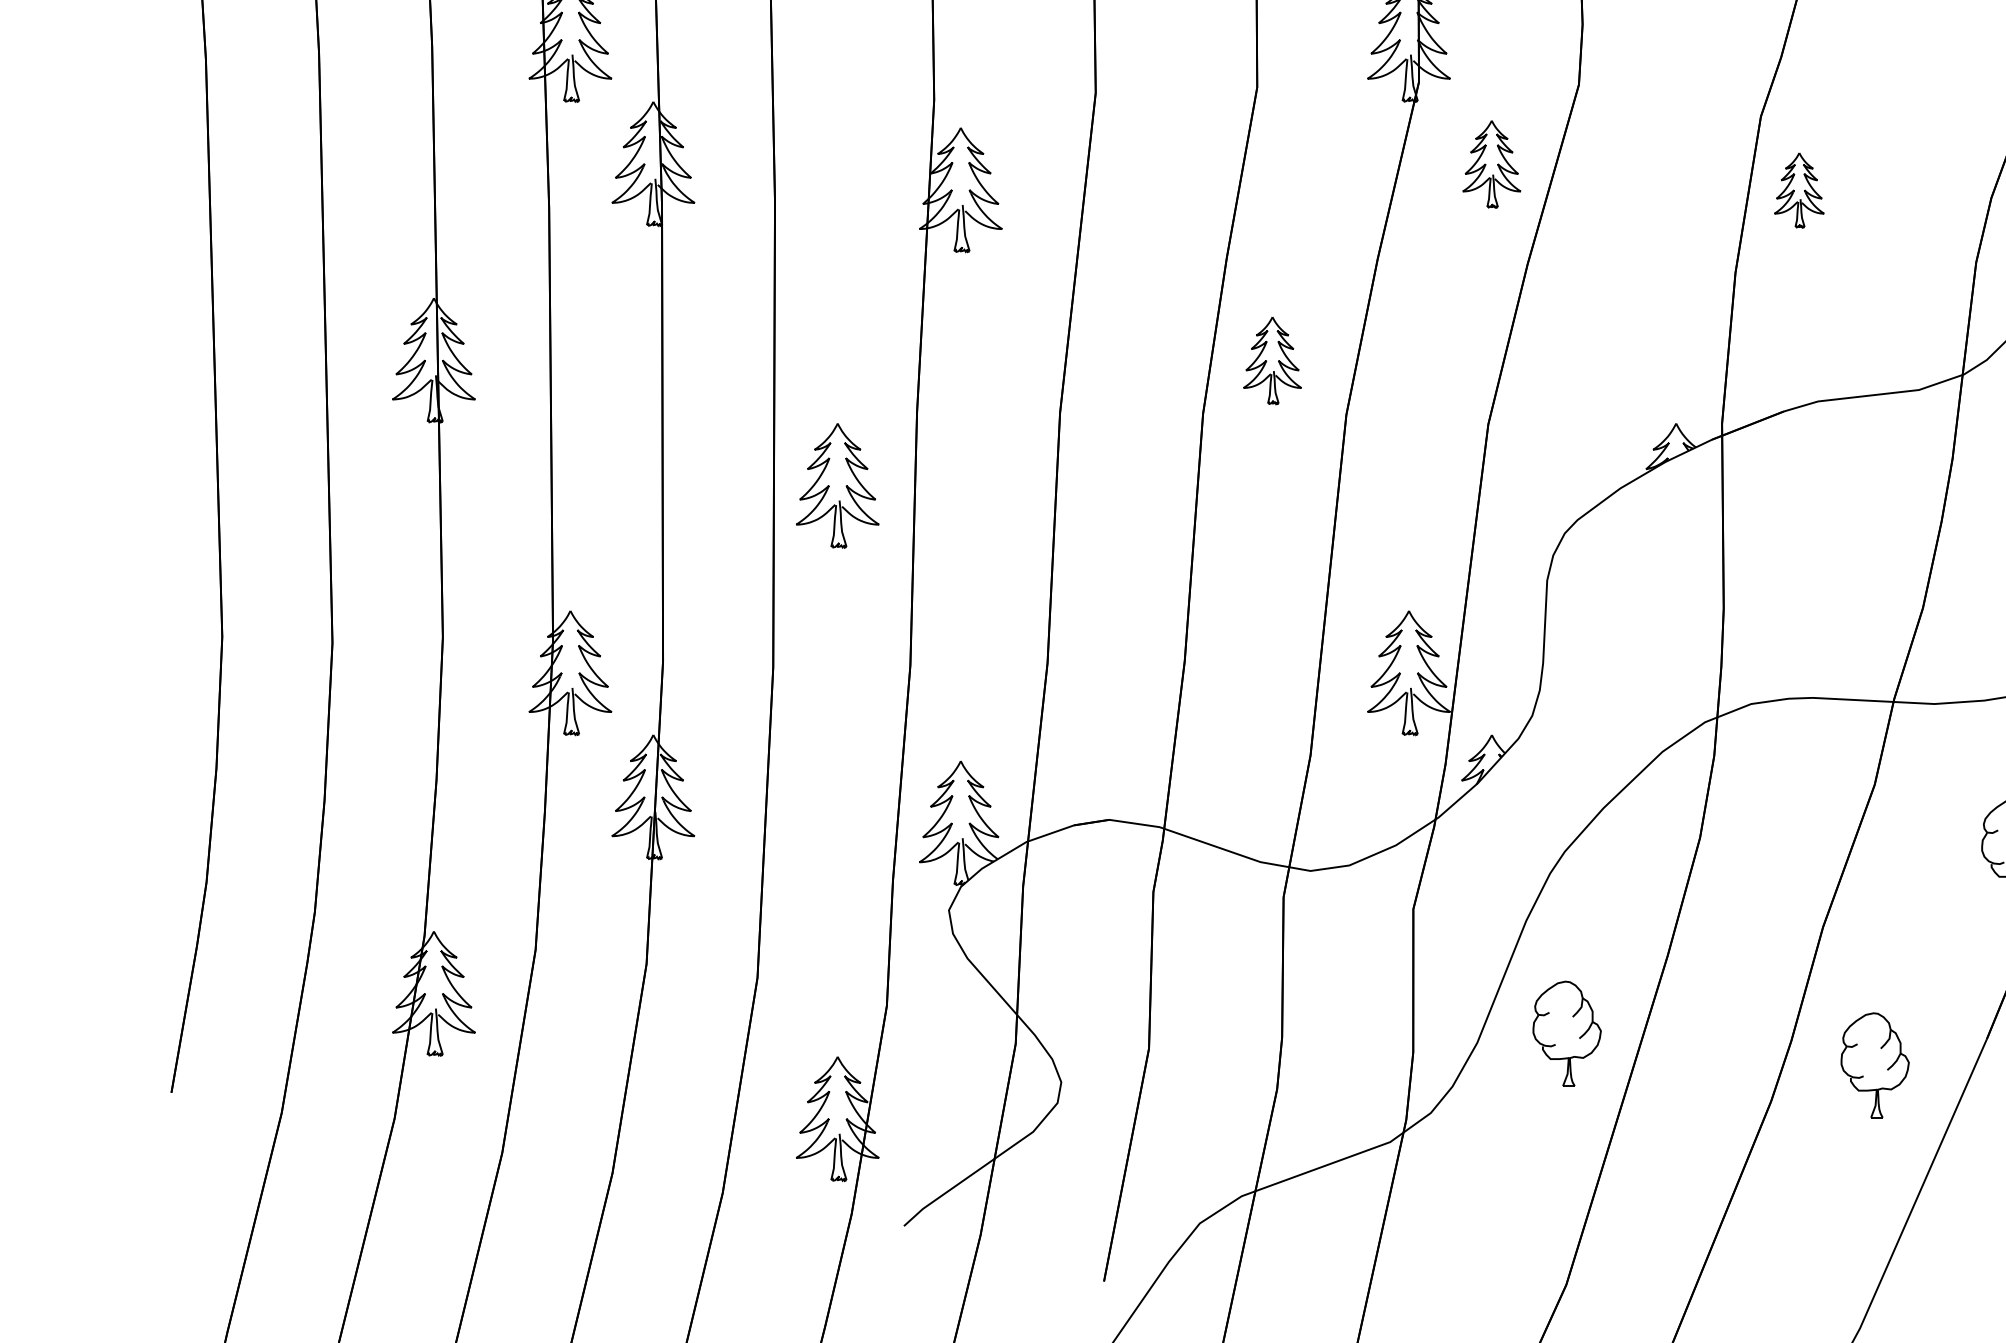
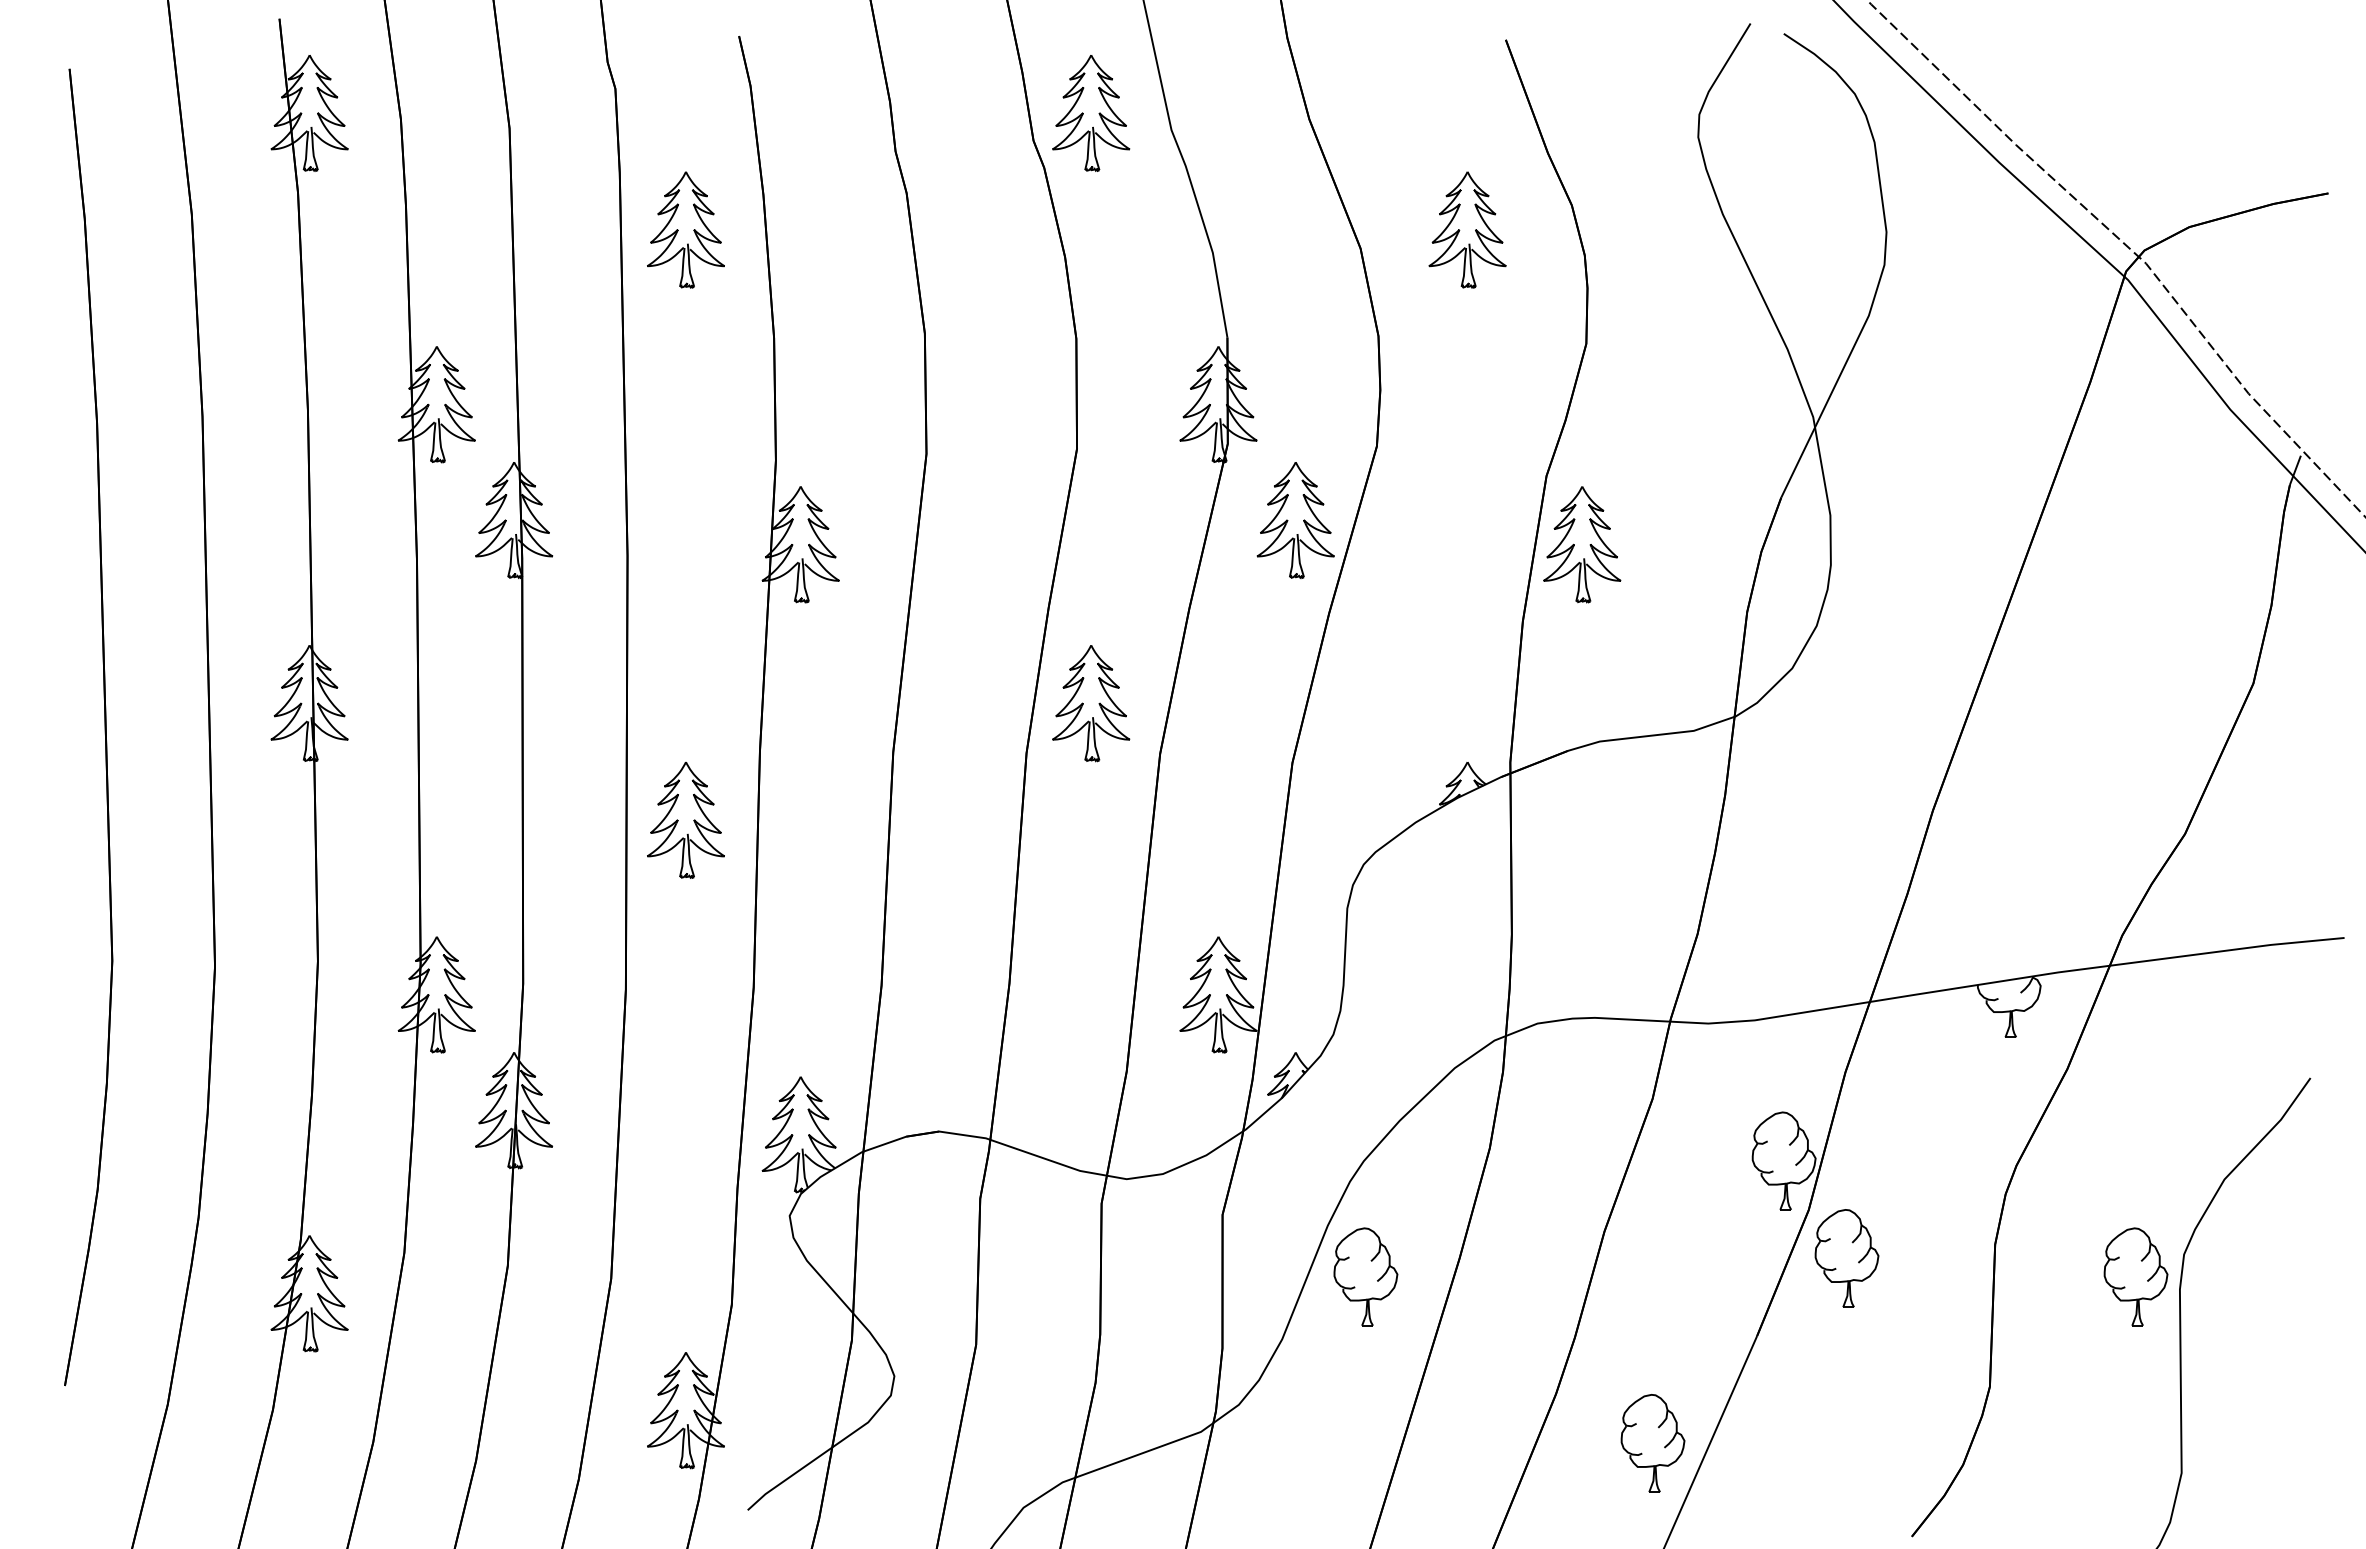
part: (1491, 164) -> (1295, 520), size x1.43
part: (1799, 190) -> (1582, 544), size x1.67
part: (1272, 360) -> (1091, 703), size x1.43
part: (1566, 1033) -> (1365, 1276), moved
part: (1874, 1065) -> (1652, 1443), moved

